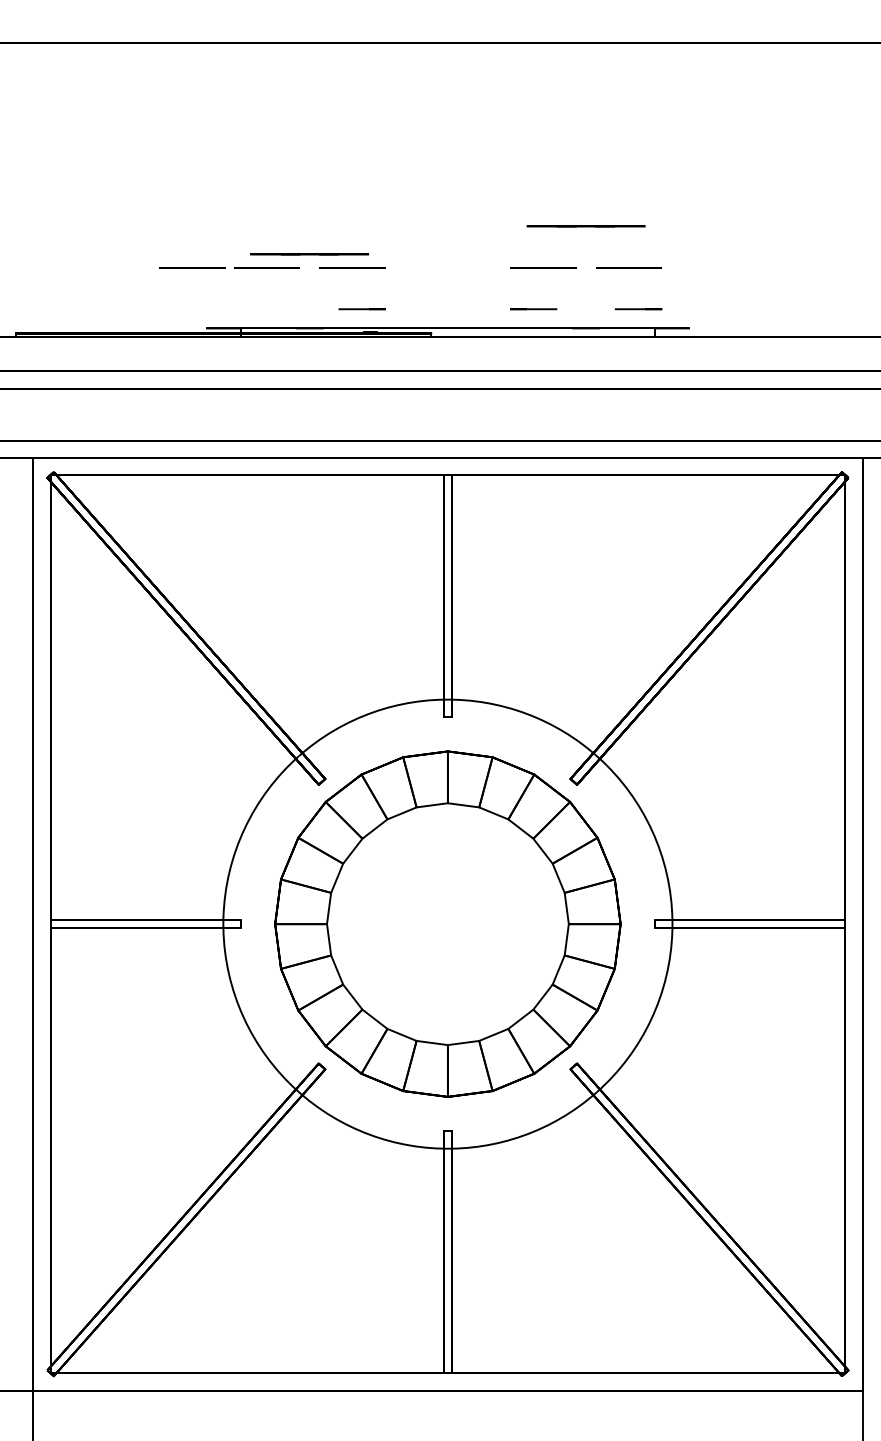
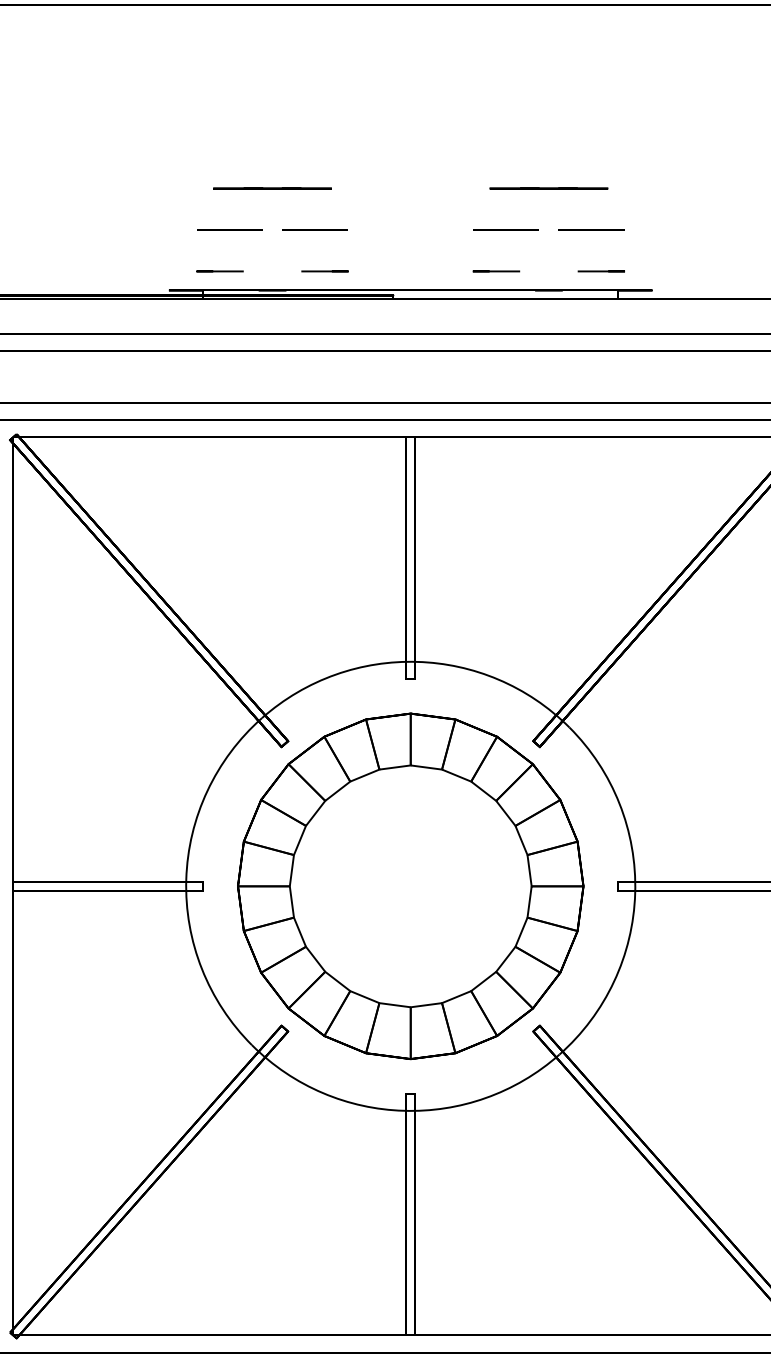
line: (309, 254) -> (272, 188), moved
line: (192, 267) -> (155, 229), removed
line: (256, 309) -> (219, 271), added

